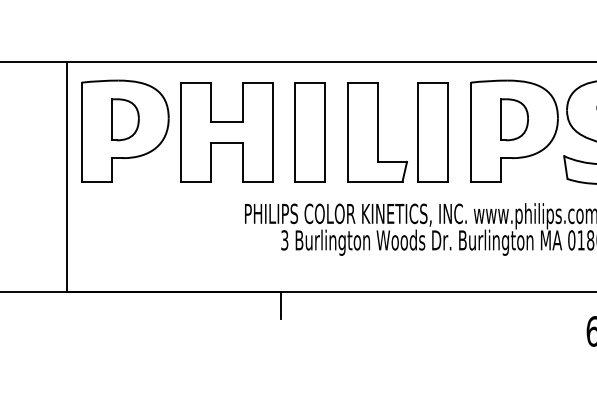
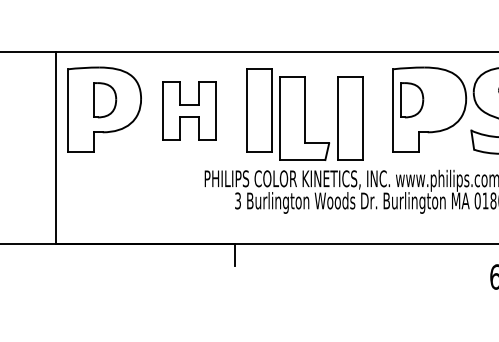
part: (515, 120) -> (412, 100), moved
part: (226, 132) -> (189, 110), size x0.7
part: (378, 132) -> (305, 118), moved

